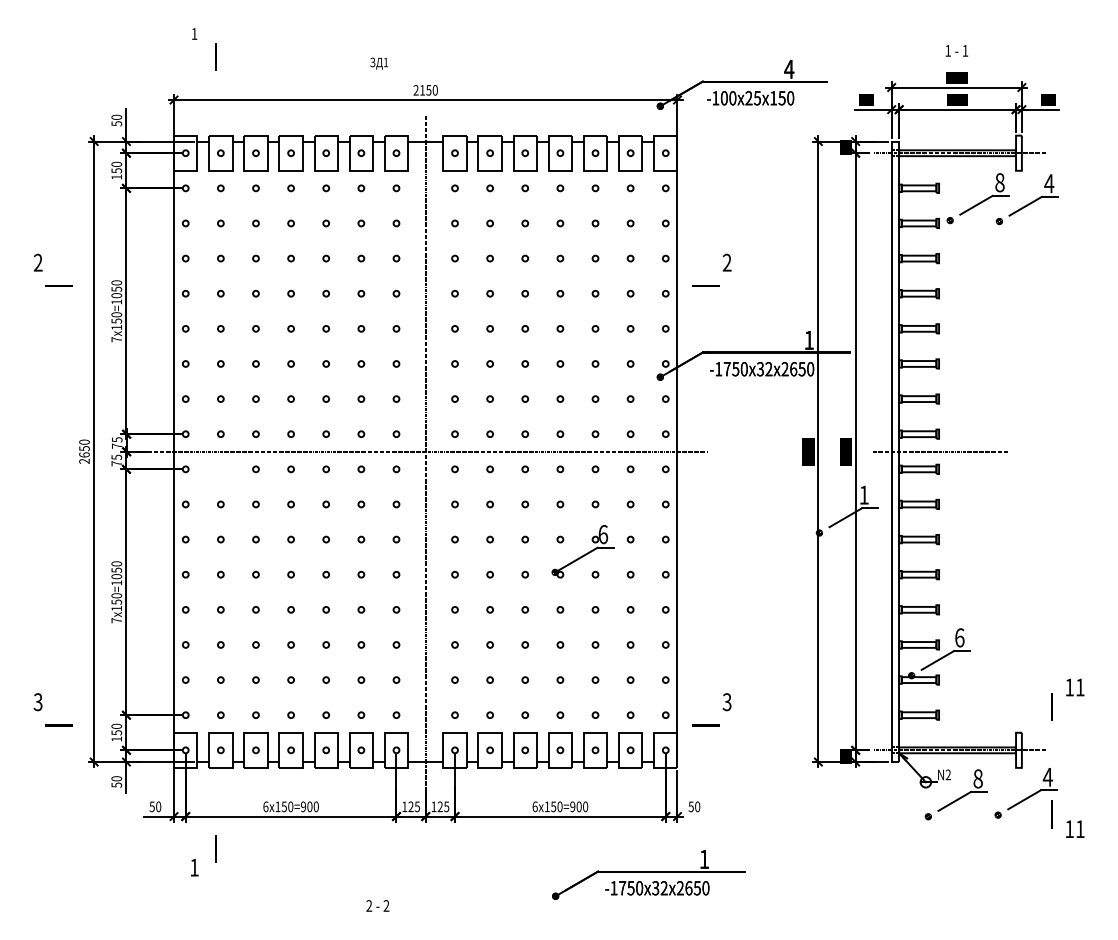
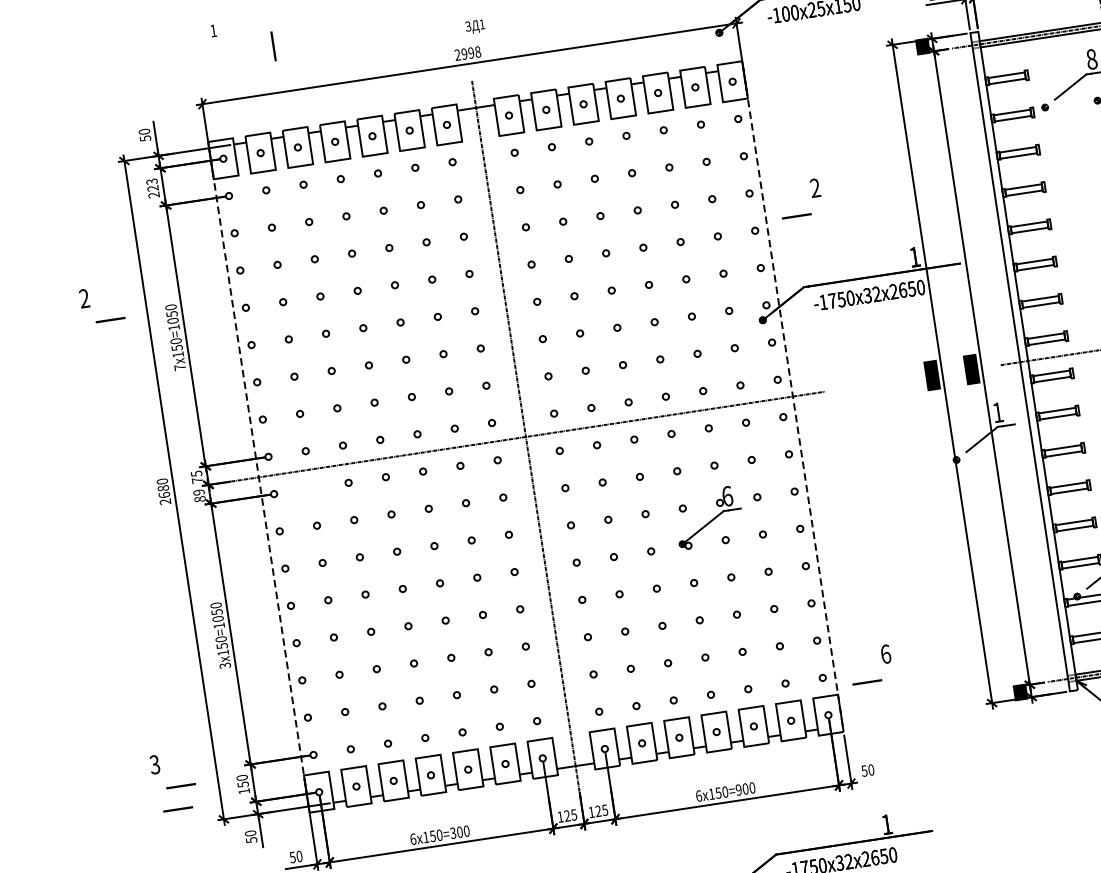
line: (215, 56) -> (273, 46), moved
text: (379, 63) -> (475, 26), moved
text: (428, 90) -> (470, 53), 2150 -> 2998
text: (116, 170) -> (152, 188), 150 -> 223
text: (84, 448) -> (163, 488), 2650 -> 2680
line: (677, 451) -> (792, 396), solid -> dashed
line: (174, 452) -> (259, 478), solid -> dashed
text: (116, 460) -> (199, 495), 75 -> 89
text: (116, 620) -> (224, 665), 7x150=1050 -> 3x150=1050
text: (726, 702) -> (885, 654), 3 -> 6
line: (52, 746) -> (177, 809), added
text: (303, 806) -> (453, 832), 6x150=900 -> 6x150=300

